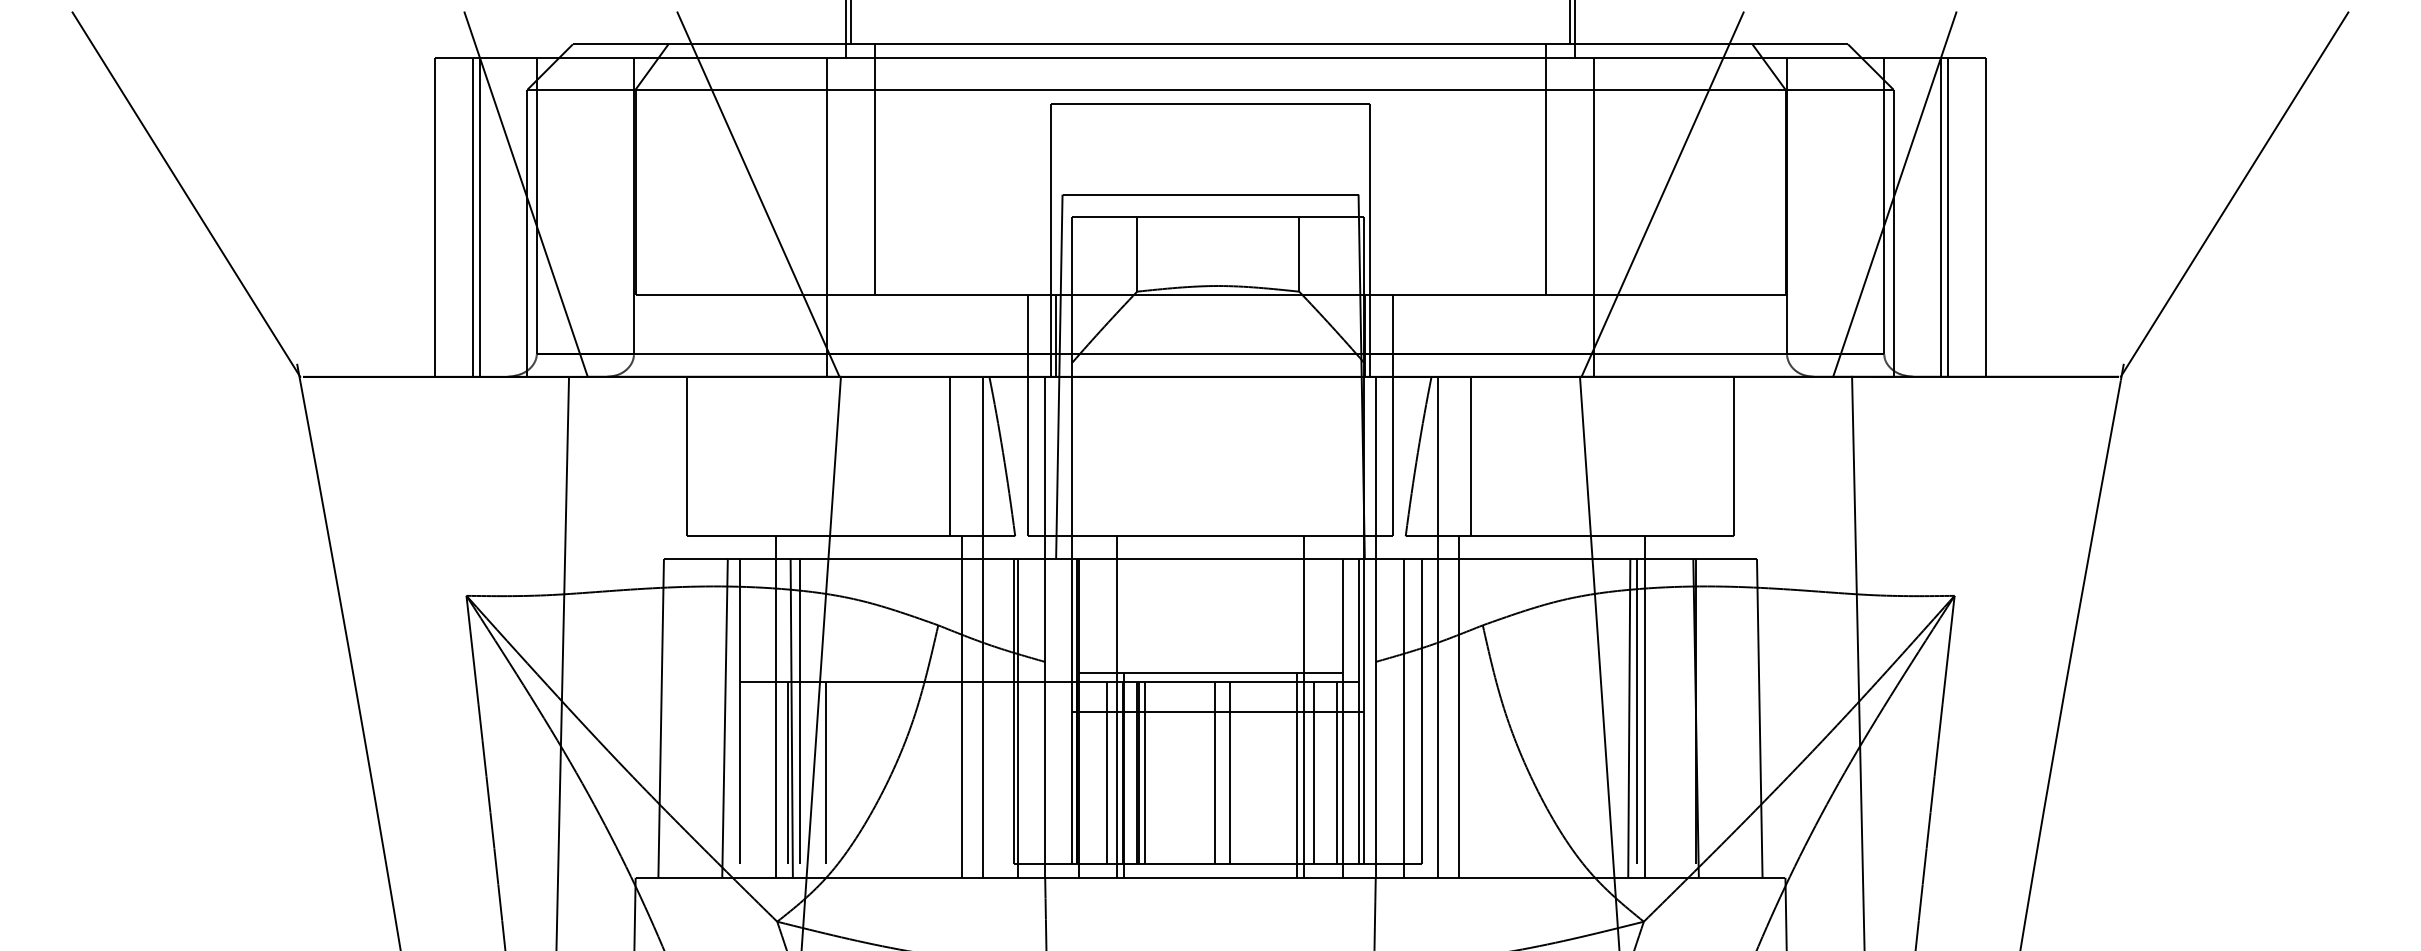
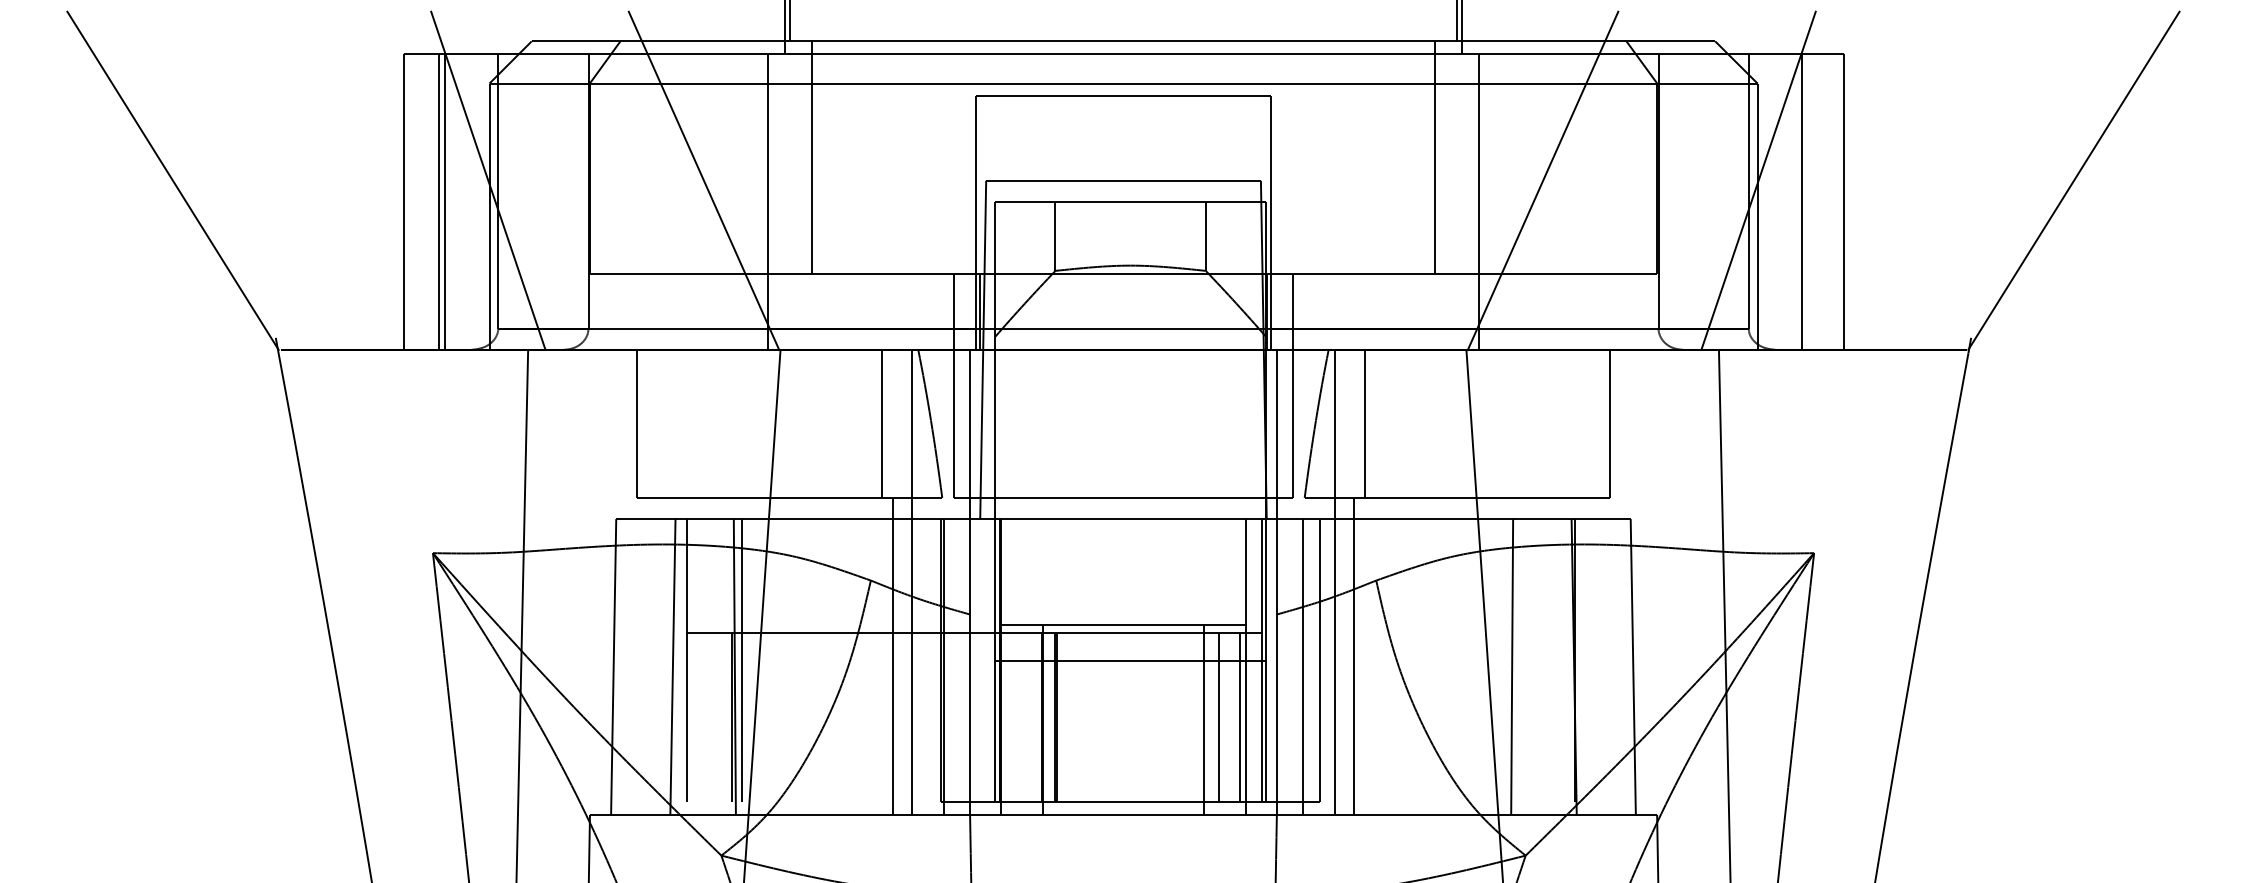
line: (1948, 217) -> (1808, 202), removed
line: (775, 706) -> (719, 655), removed
line: (1117, 706) -> (1037, 655), removed
line: (1303, 706) -> (1209, 655), removed
line: (1645, 706) -> (1527, 655), removed
line: (1636, 711) -> (1518, 660), removed
line: (825, 772) -> (766, 717), removed
line: (1107, 772) -> (1027, 717), removed
line: (1144, 772) -> (1062, 717), removed
line: (1215, 772) -> (1128, 717), removed
line: (1230, 772) -> (1142, 717), removed

